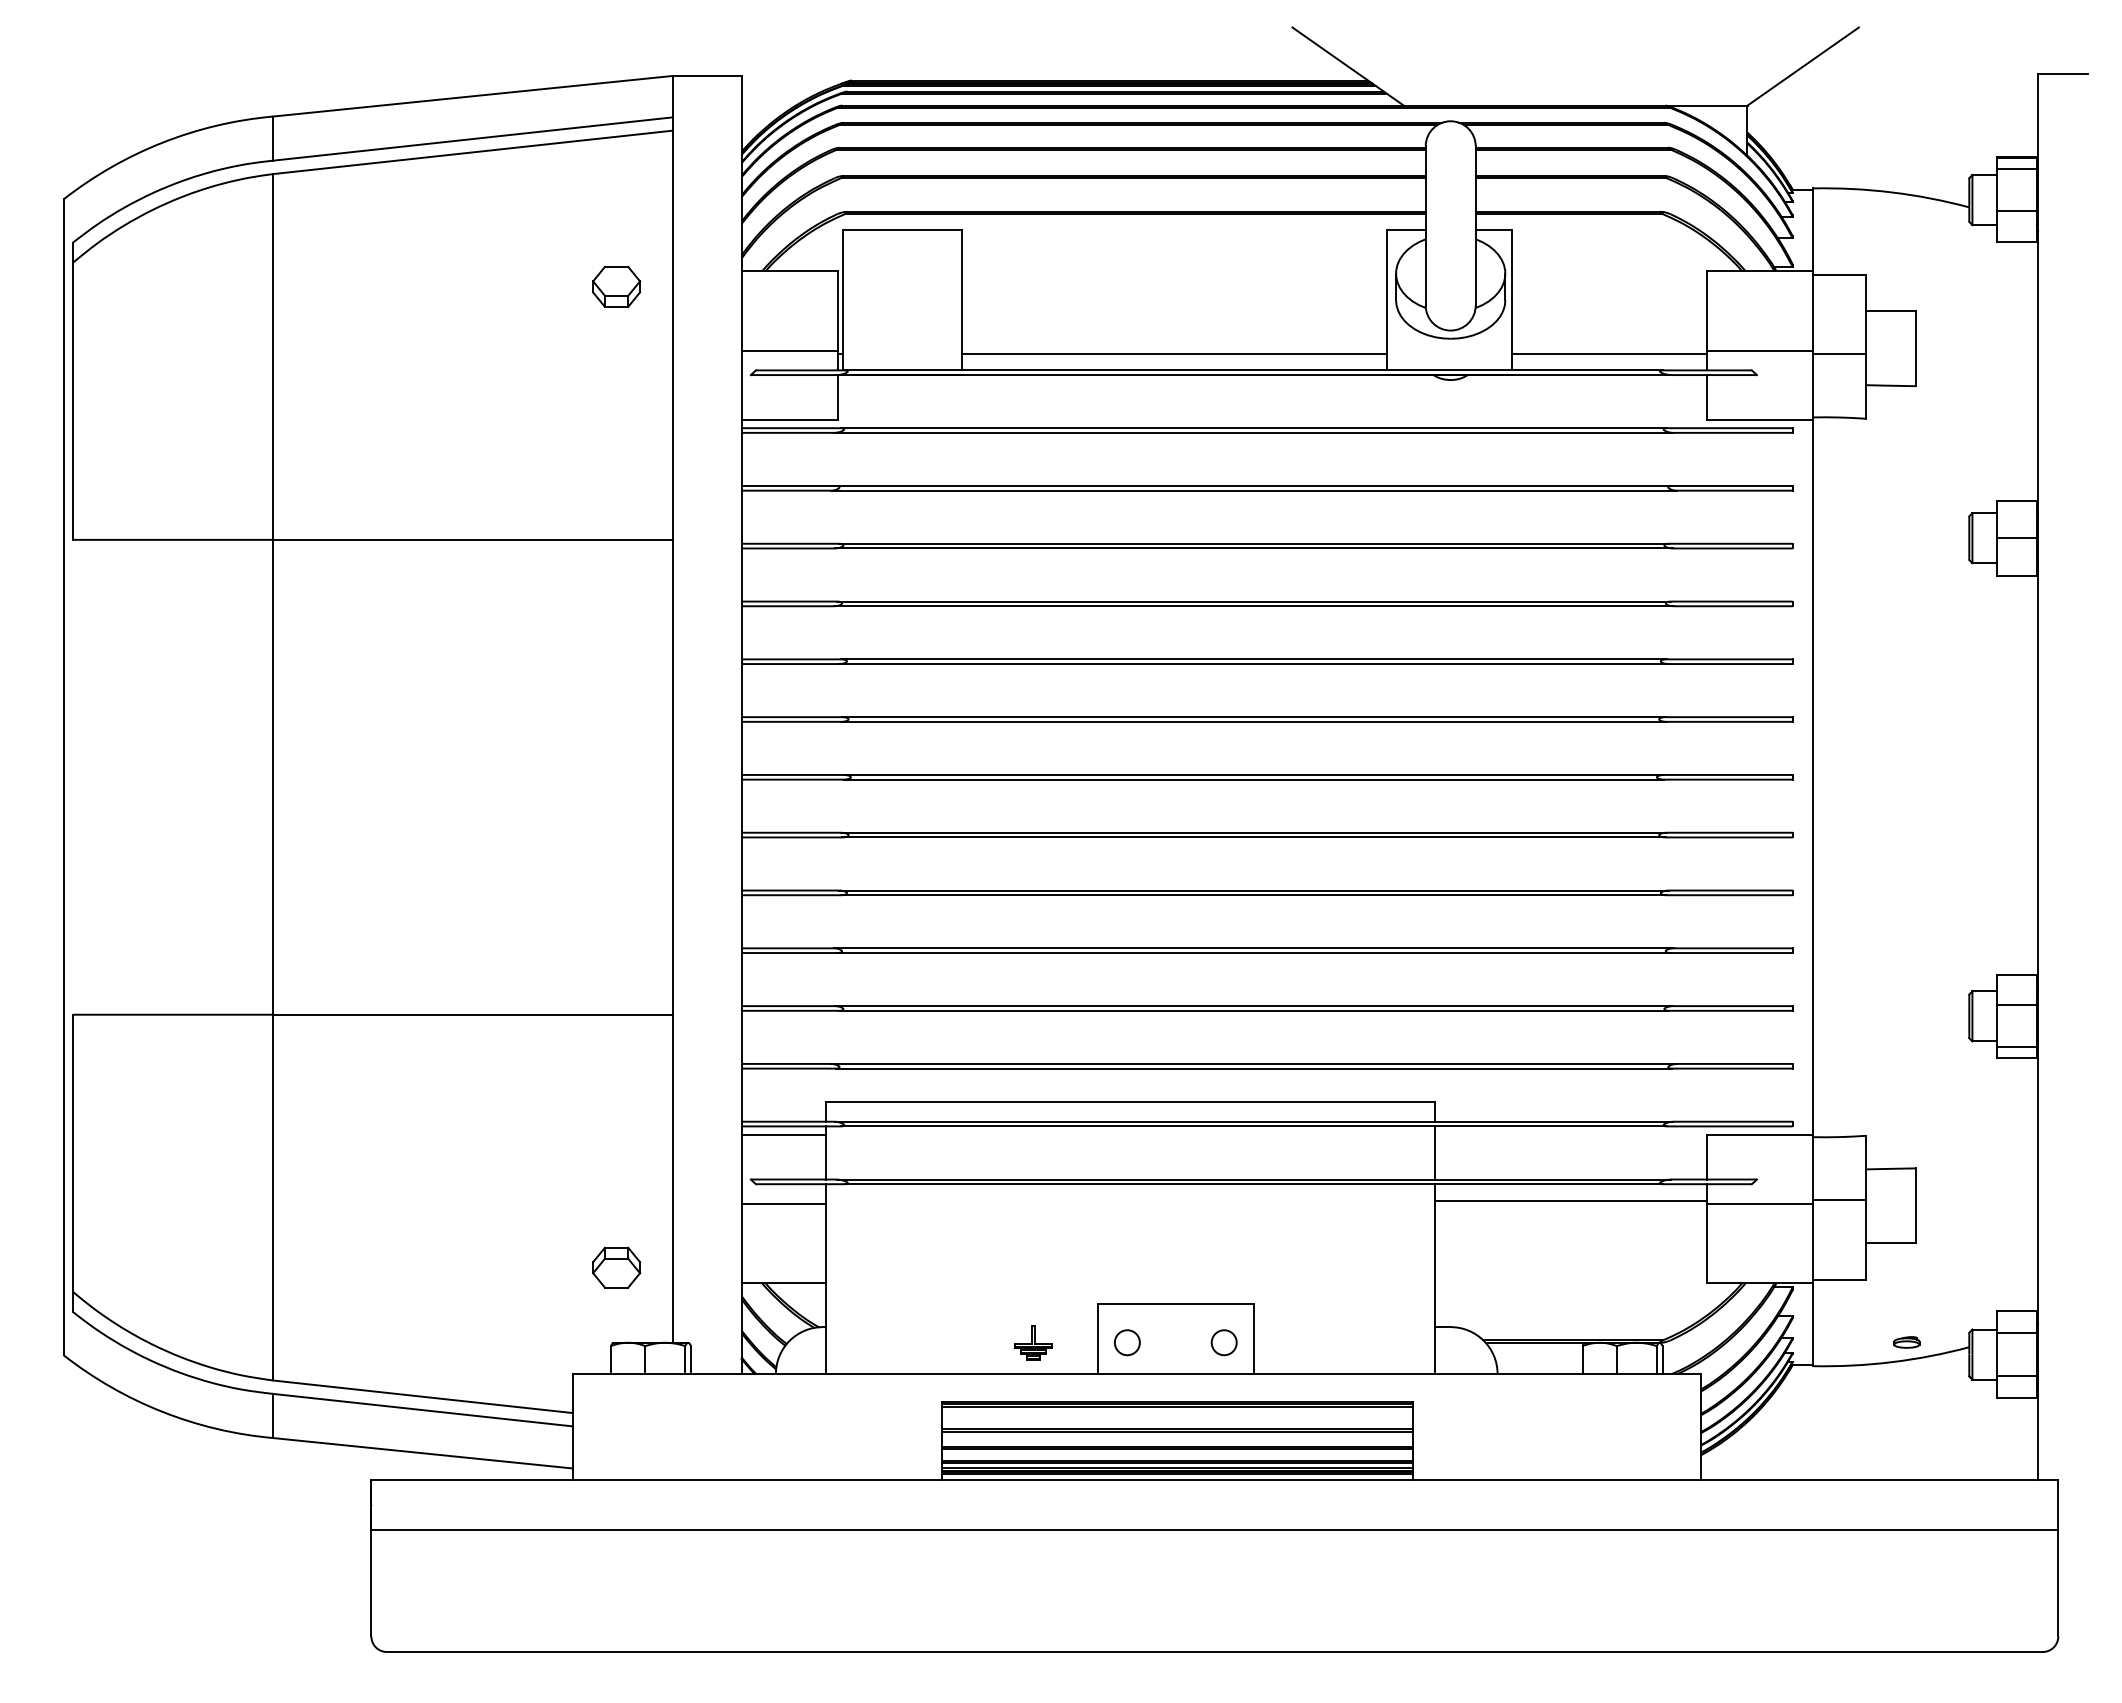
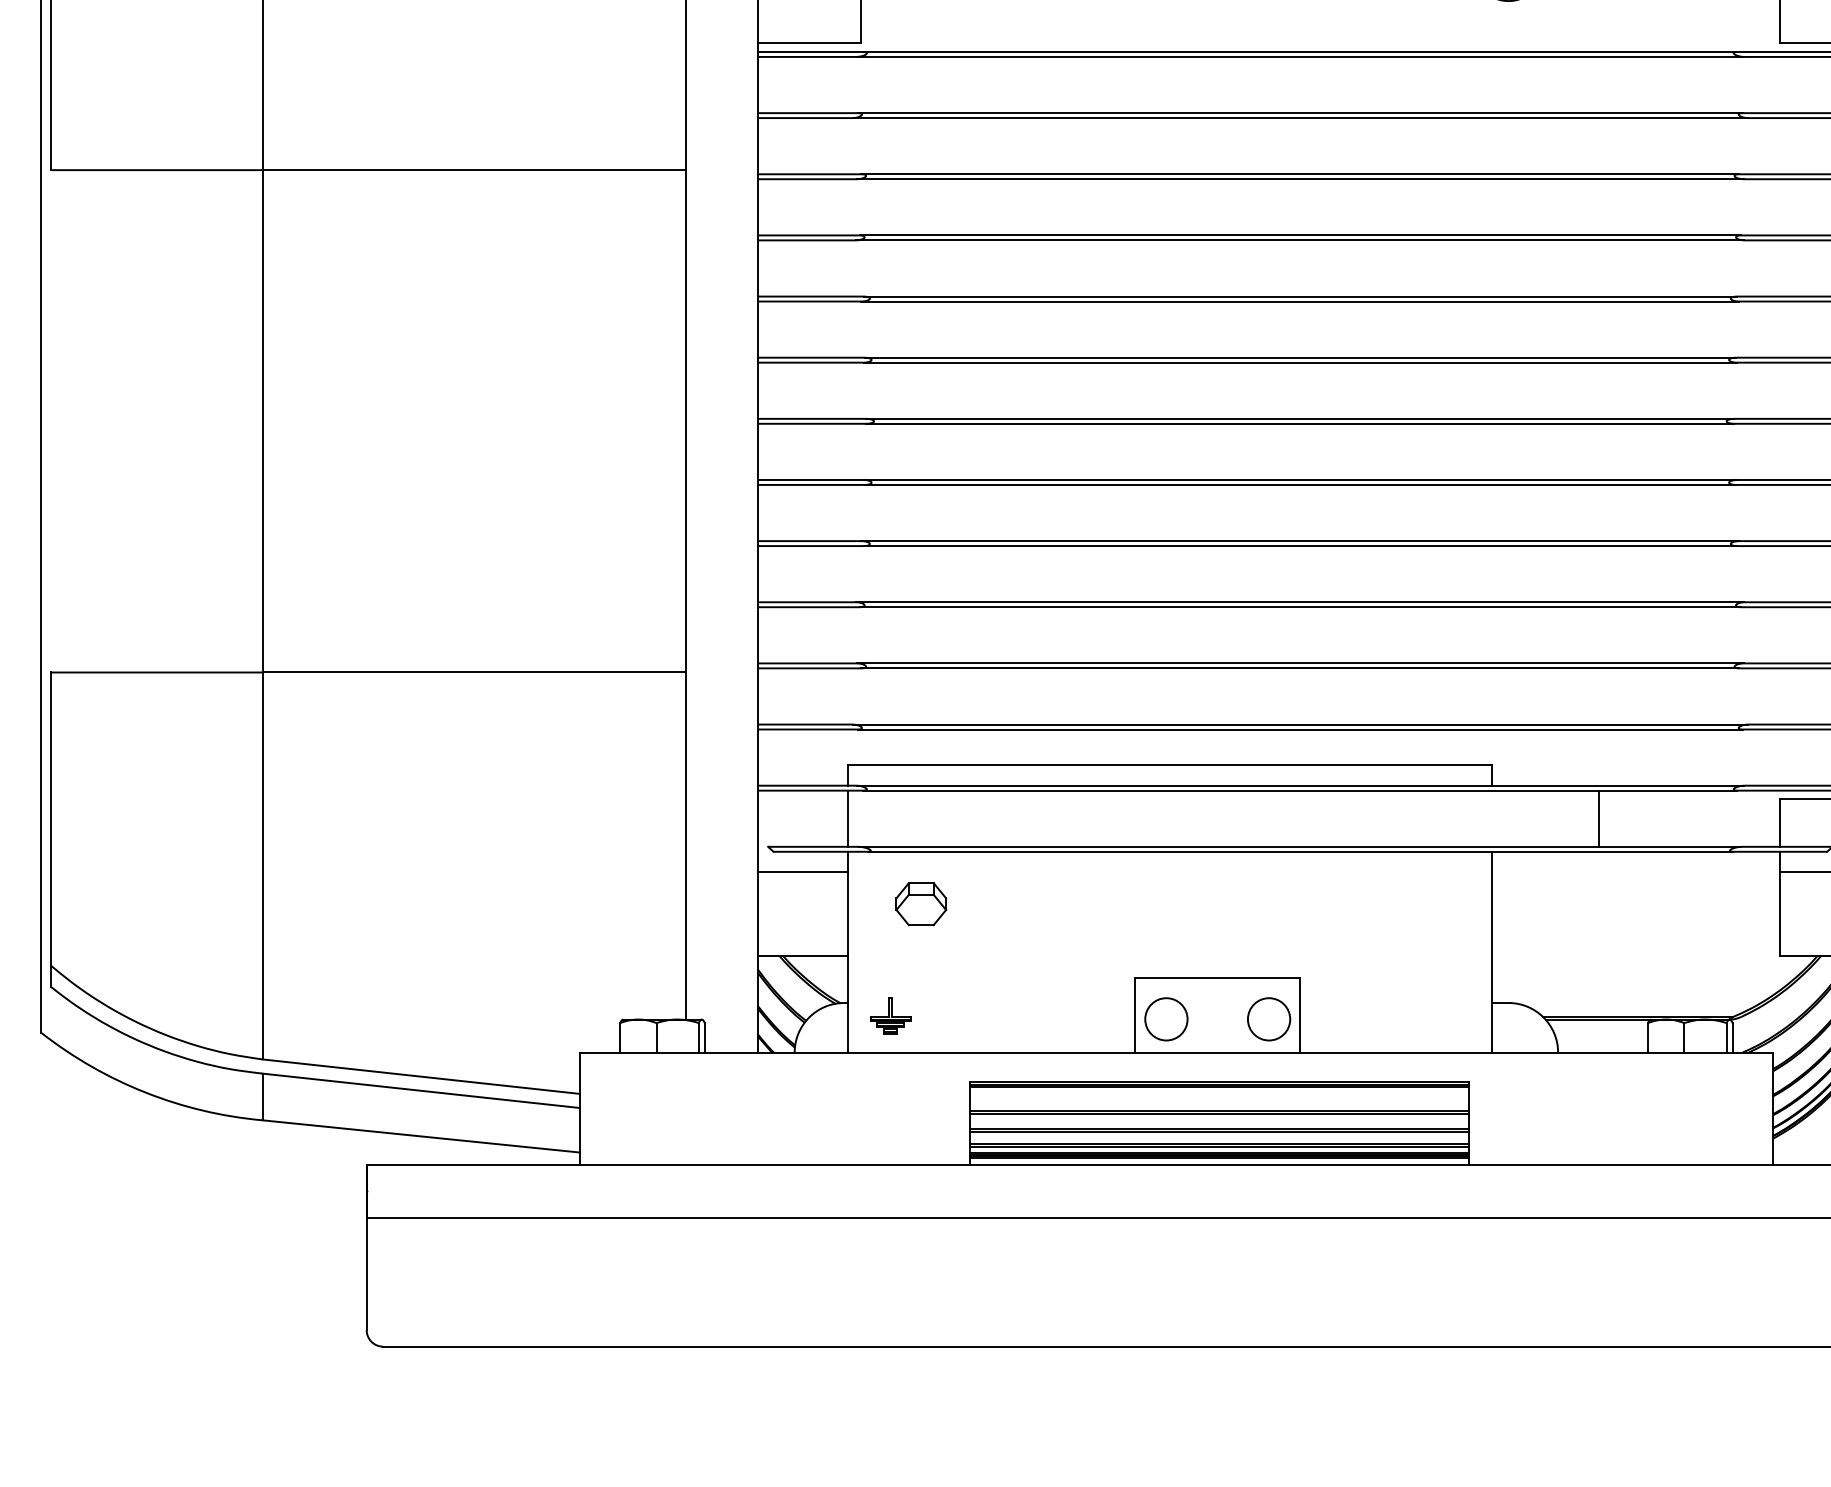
line: (783, 1134) -> (802, 799), removed
line: (1435, 1152) -> (1599, 818), moved
line: (1570, 1200) -> (1635, 869), removed
part: (616, 1267) -> (921, 903), moved
part: (1033, 1342) -> (890, 1015), moved
circle: (1127, 1342) -> (1166, 1019), size x1.6
circle: (1223, 1342) -> (1268, 1019), size x1.6

